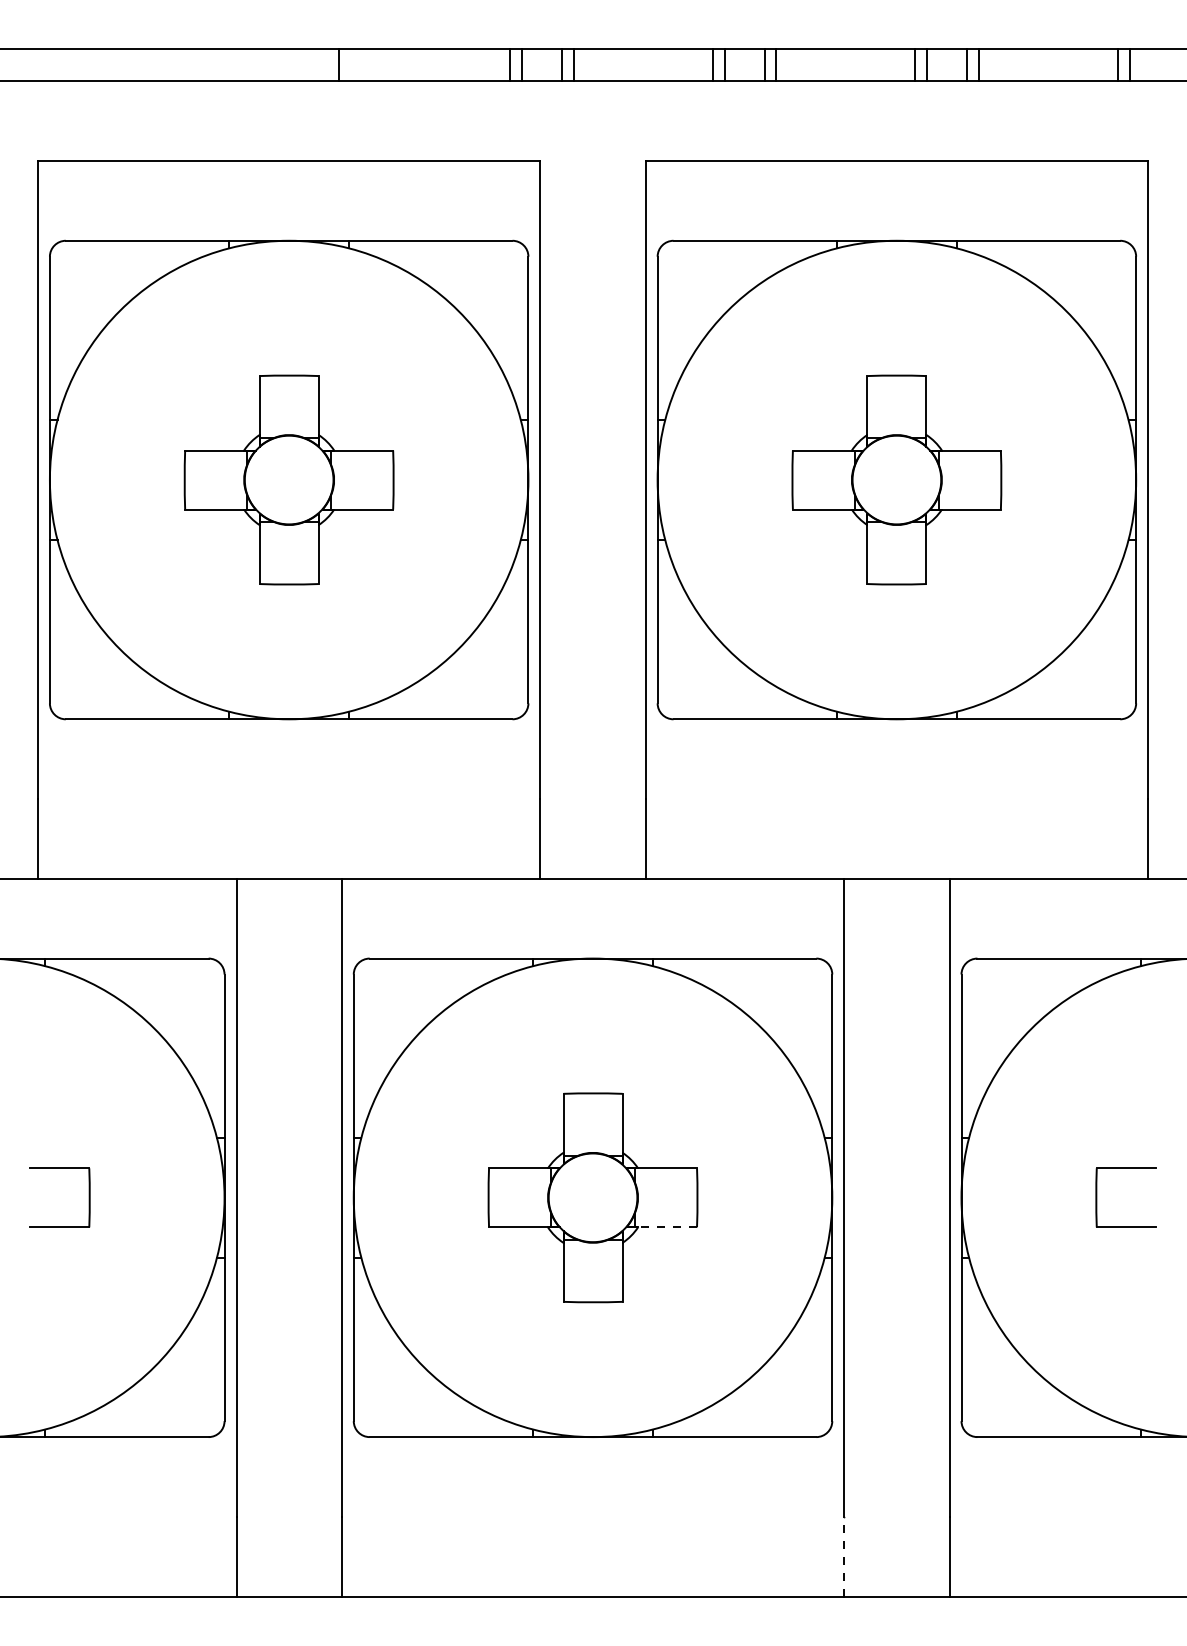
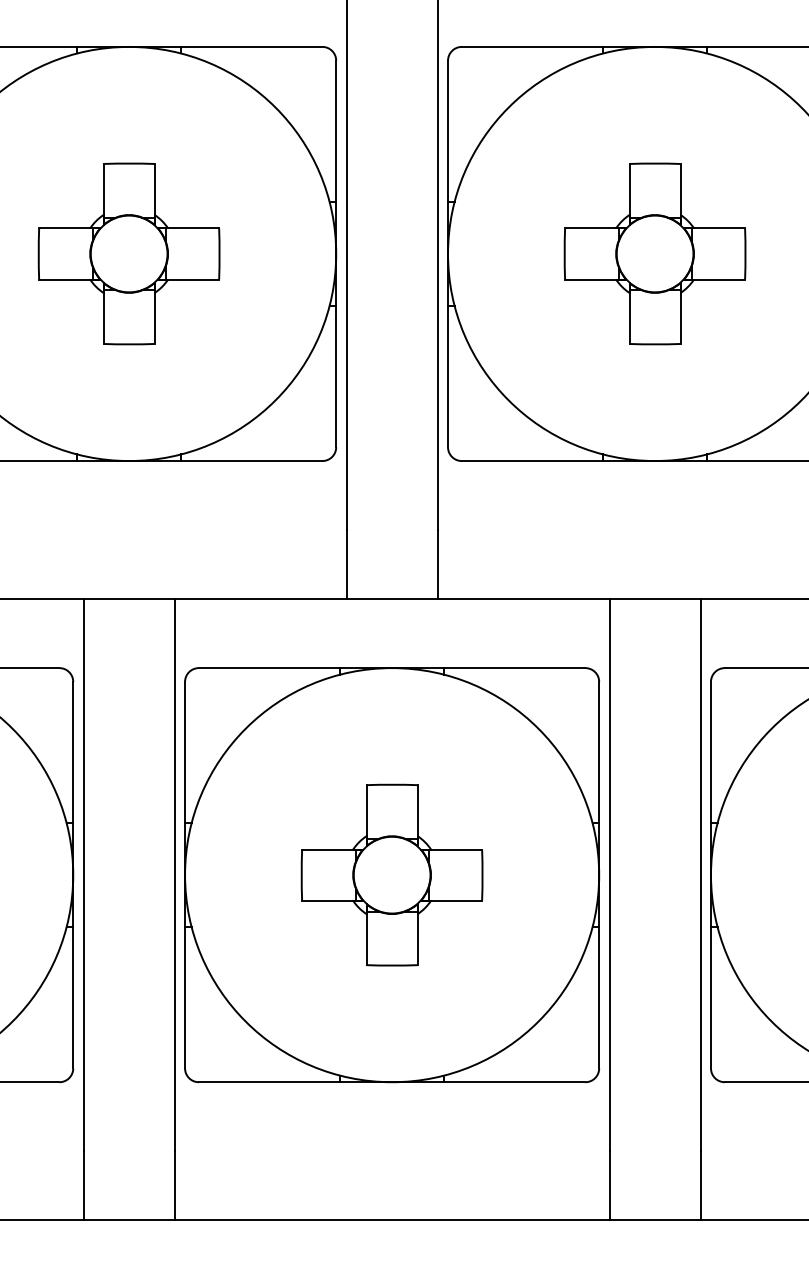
line: (667, 1227) -> (456, 900), dashed -> solid
line: (844, 1556) -> (609, 1185), dashed -> solid

